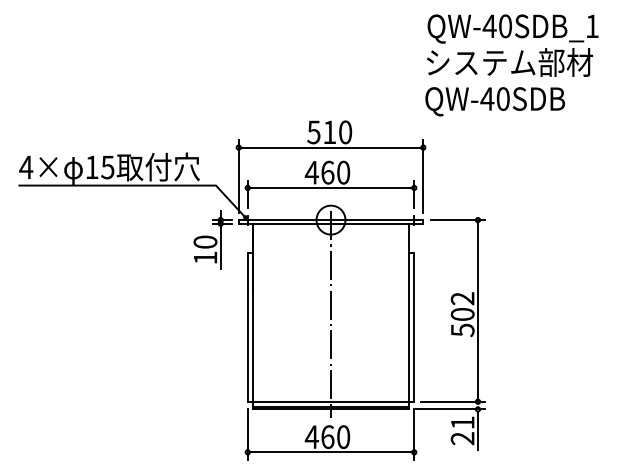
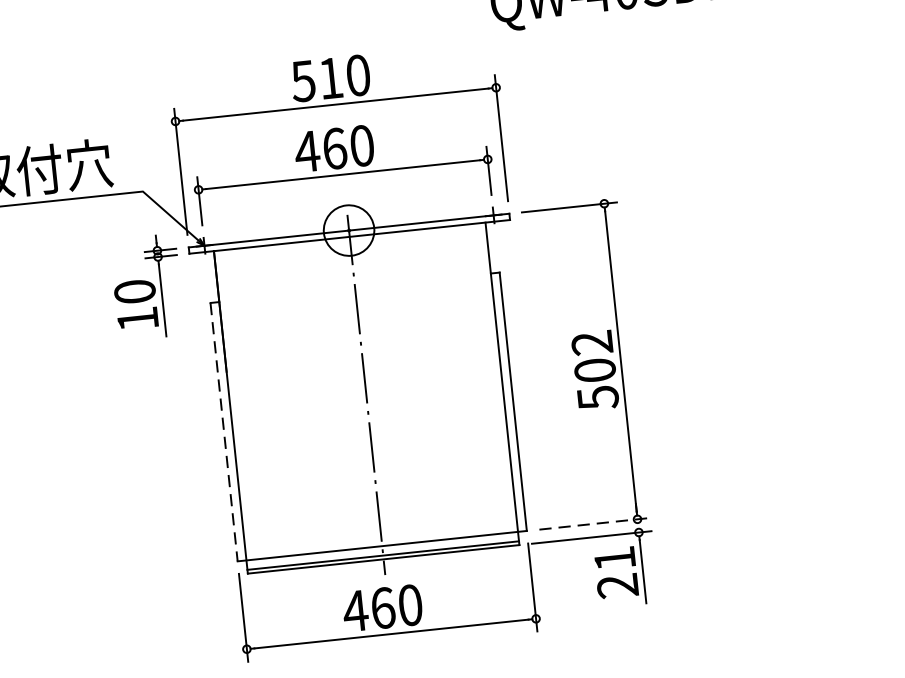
line: (247, 327) -> (223, 432), solid -> dashed
line: (453, 401) -> (594, 523), solid -> dashed

